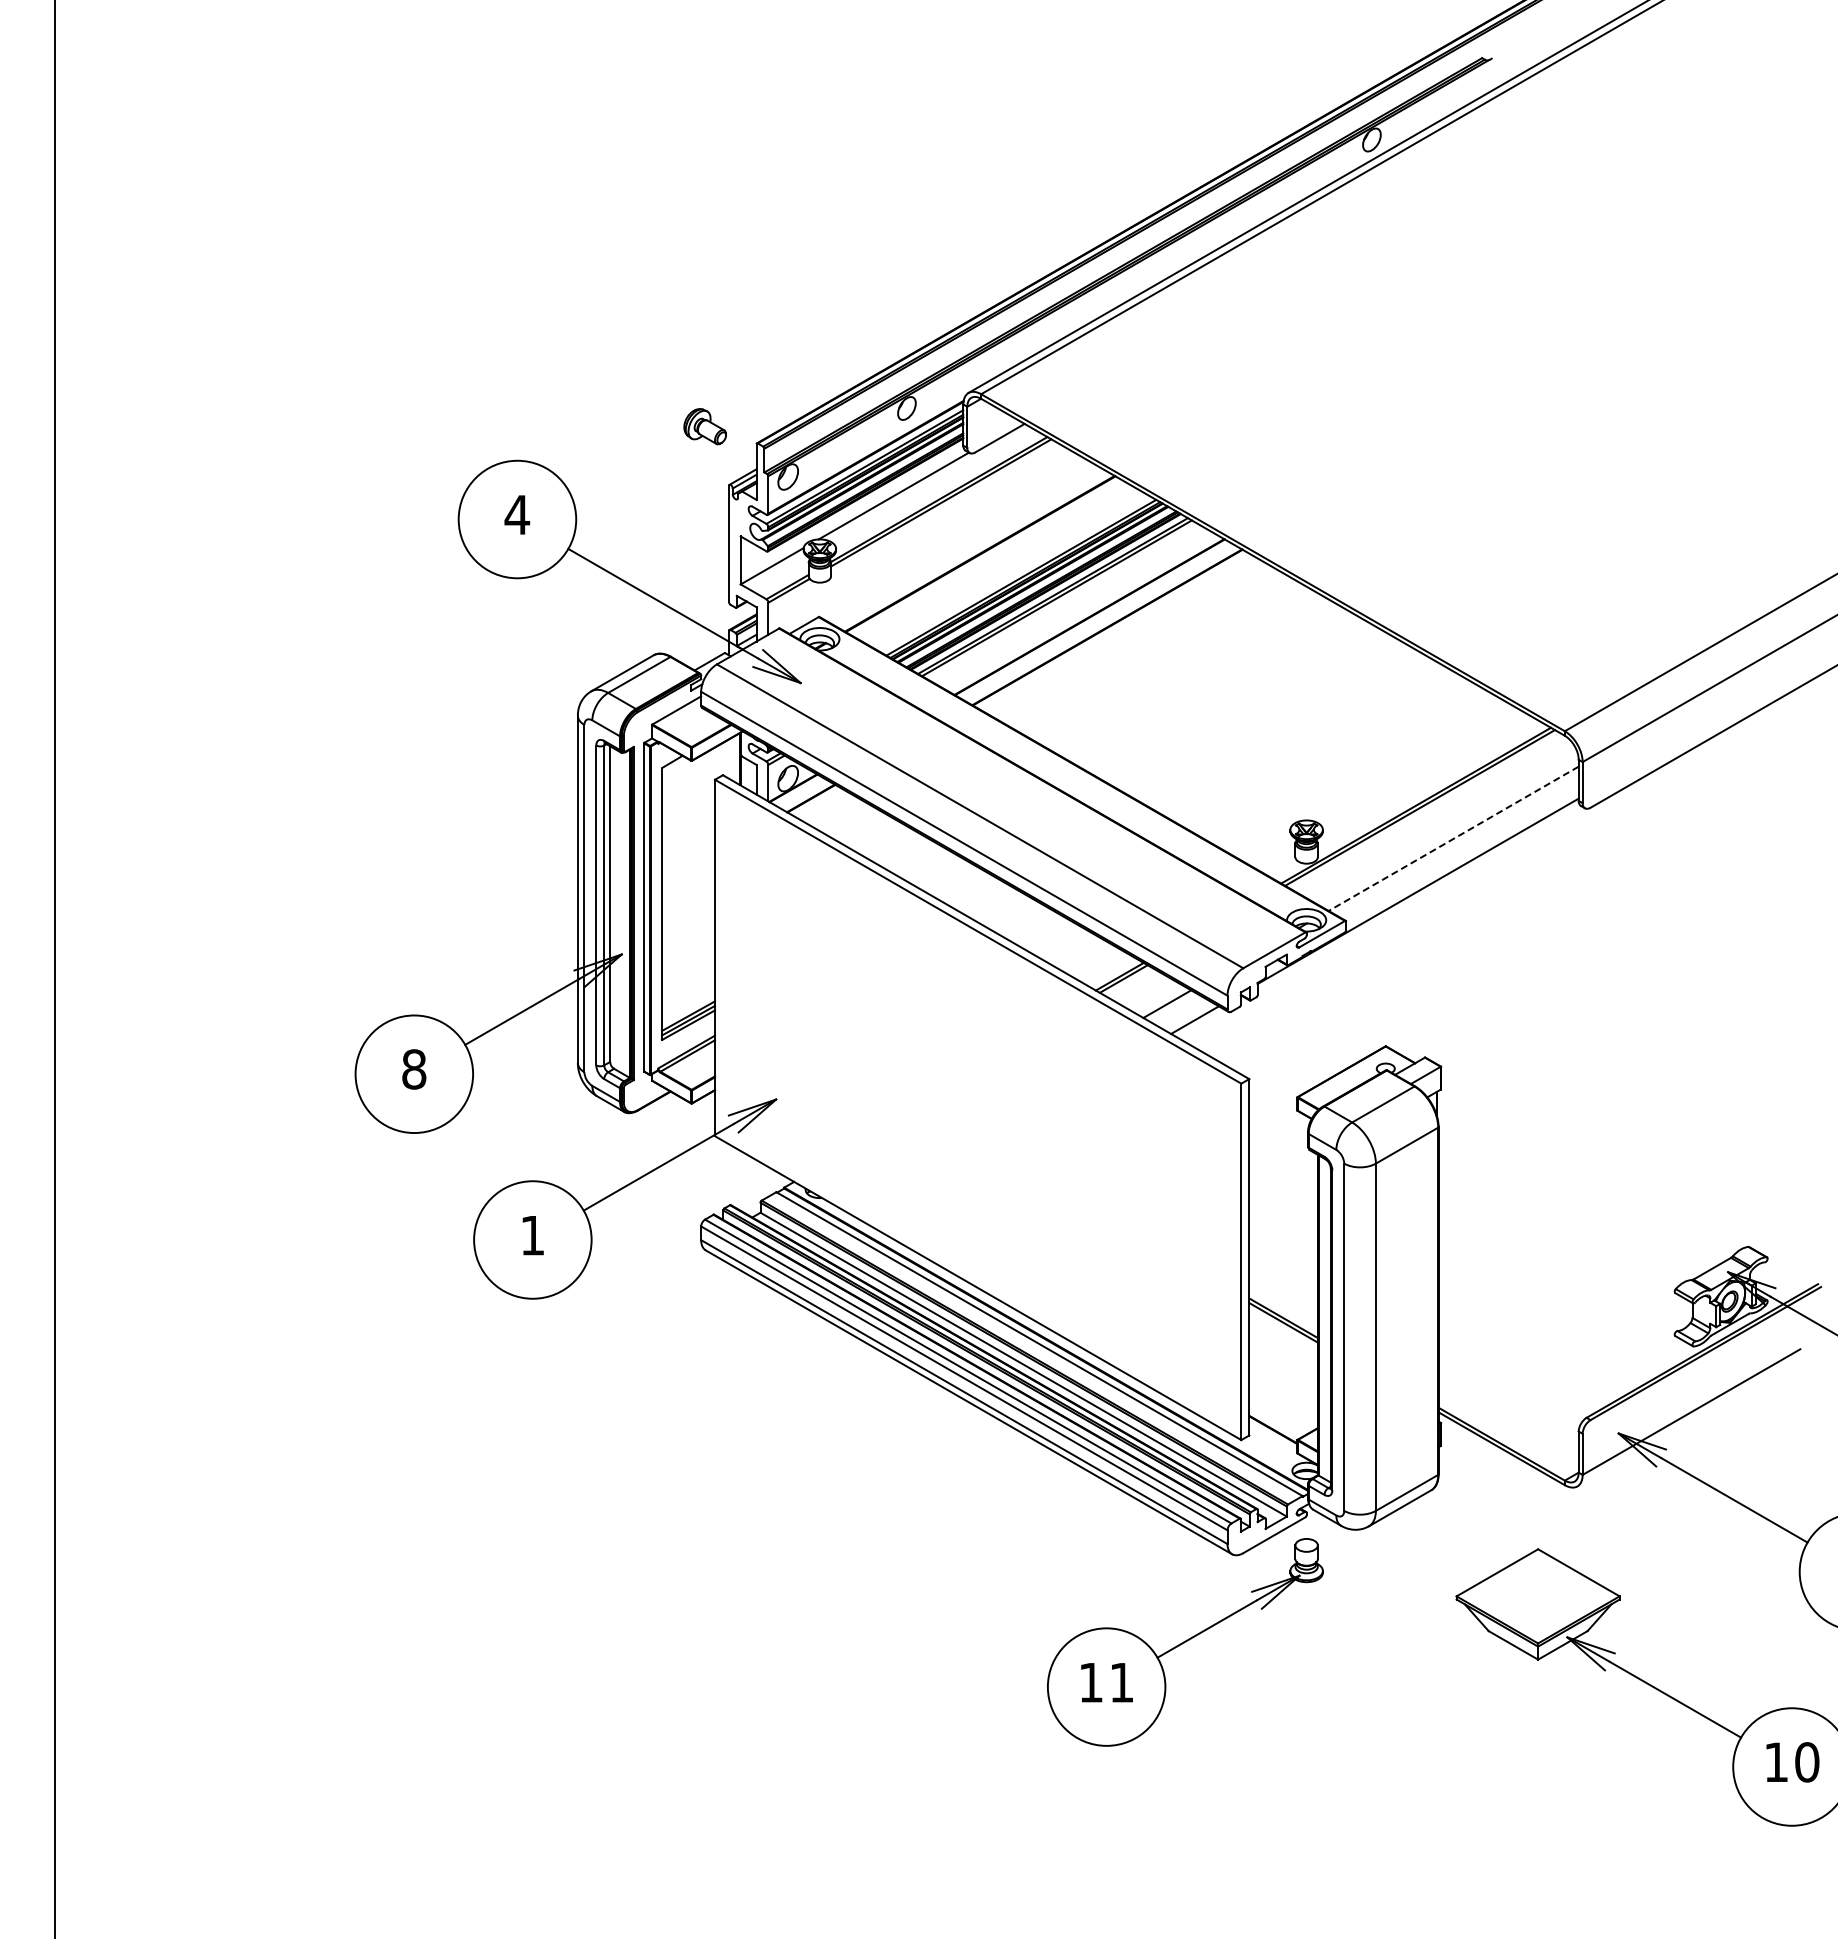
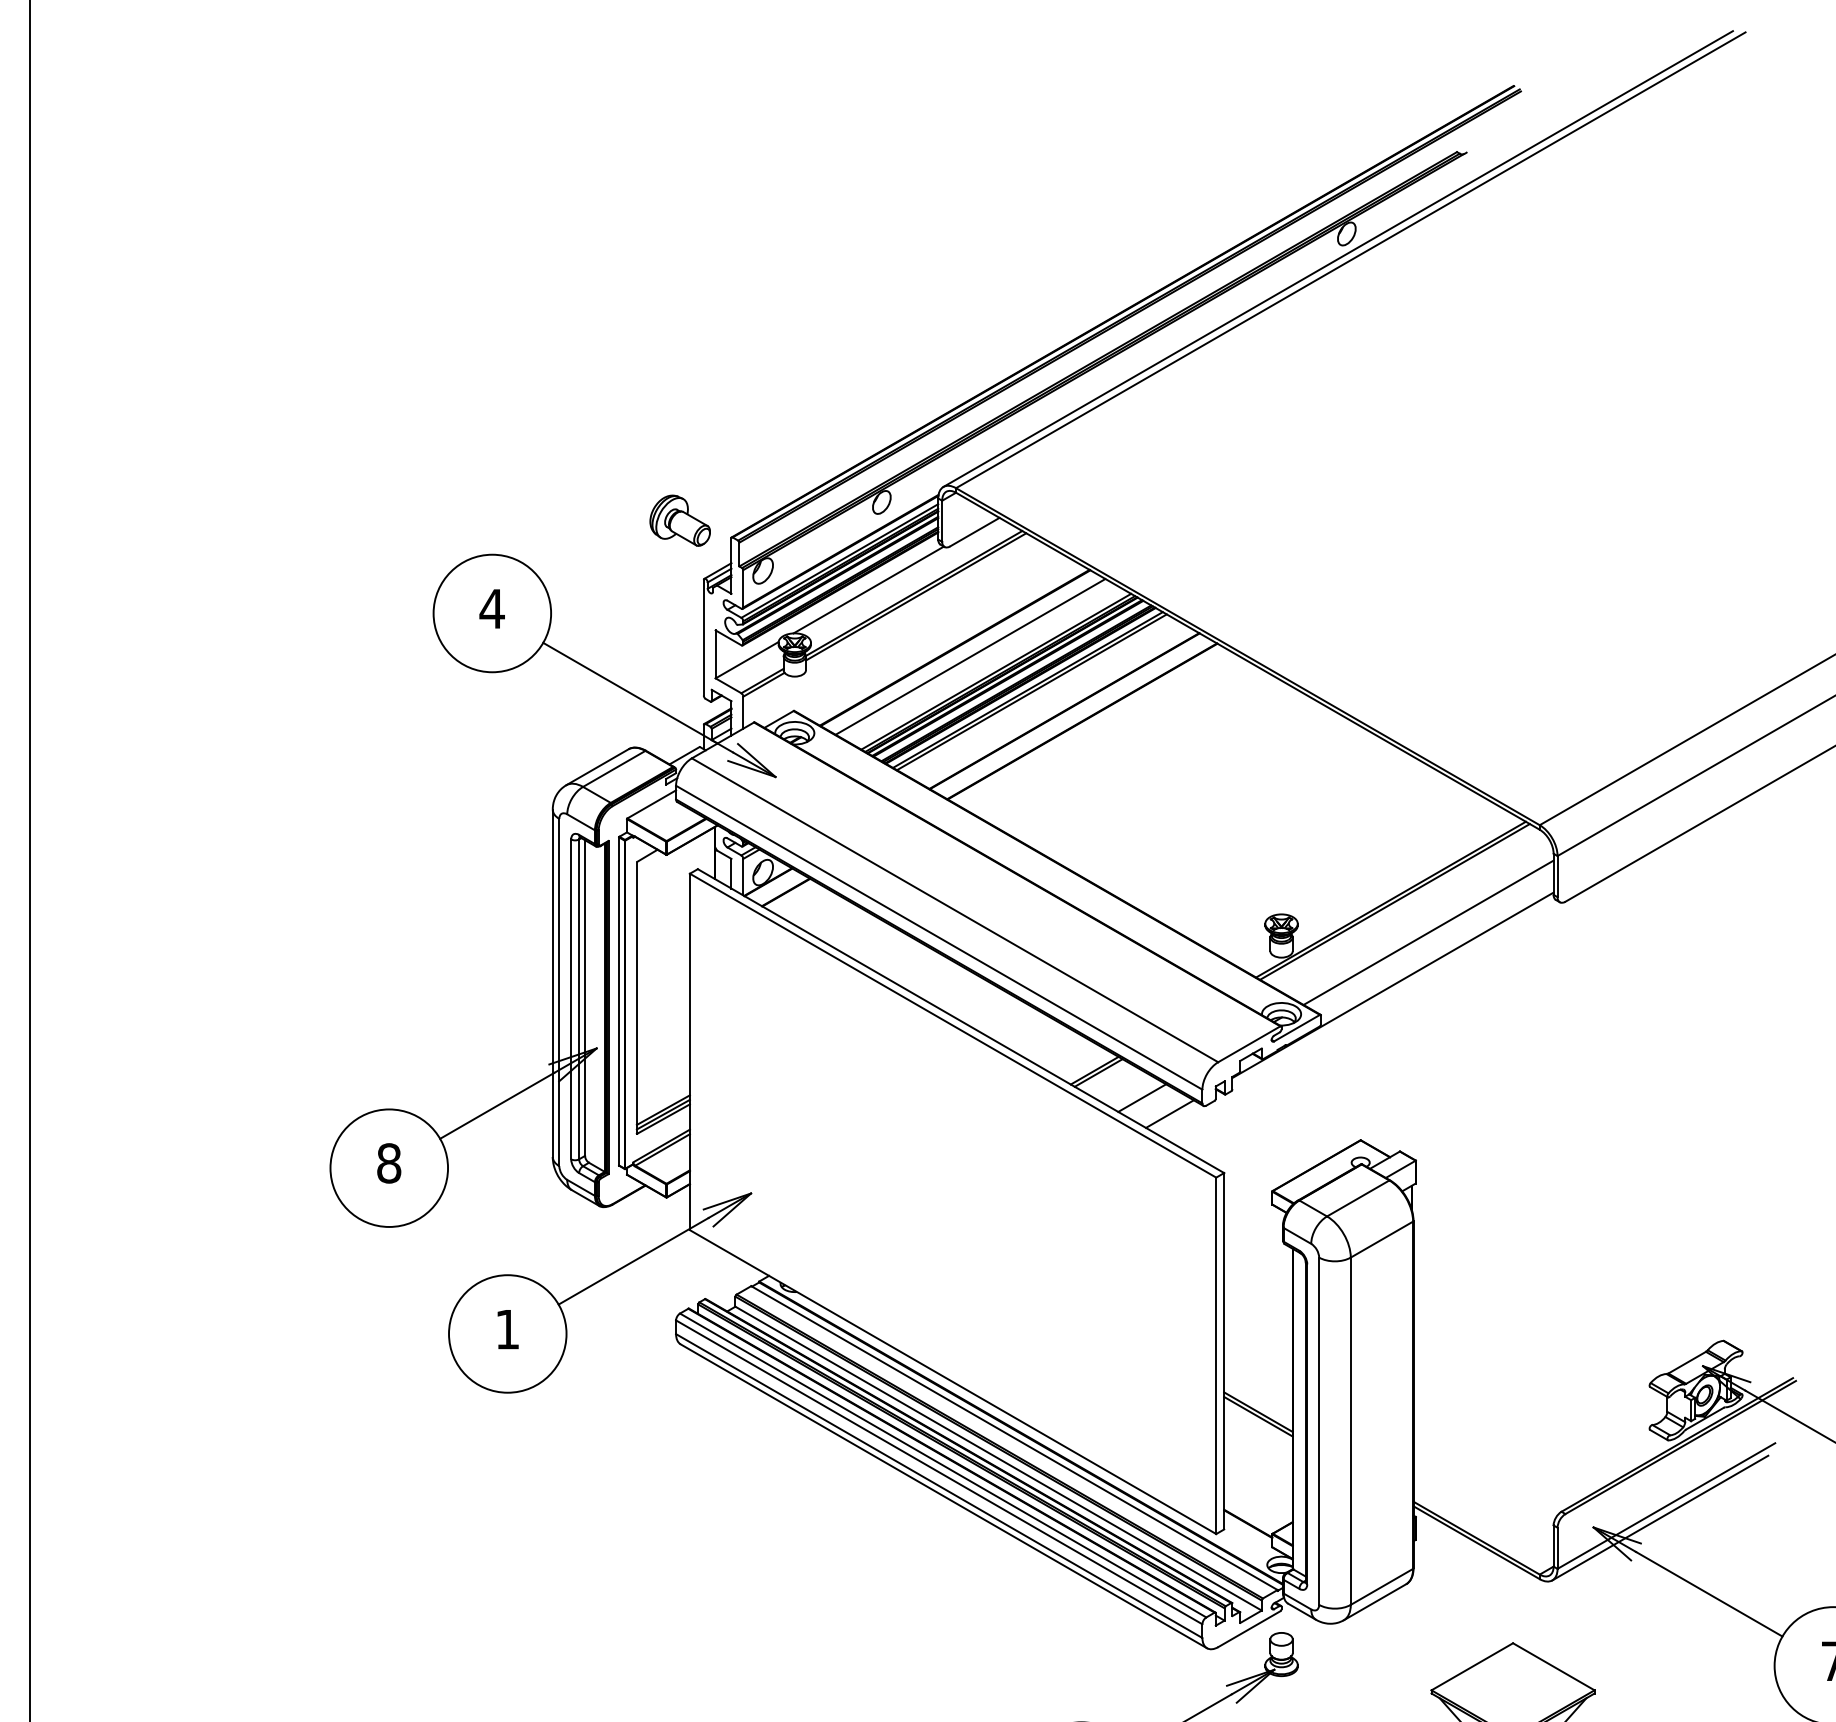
part: (704, 426) -> (679, 520), size x1.43
line: (995, 562) -> (970, 656), added
line: (1453, 839) -> (1428, 933), dashed -> solid
line: (1685, 1423) -> (1660, 1517), added

